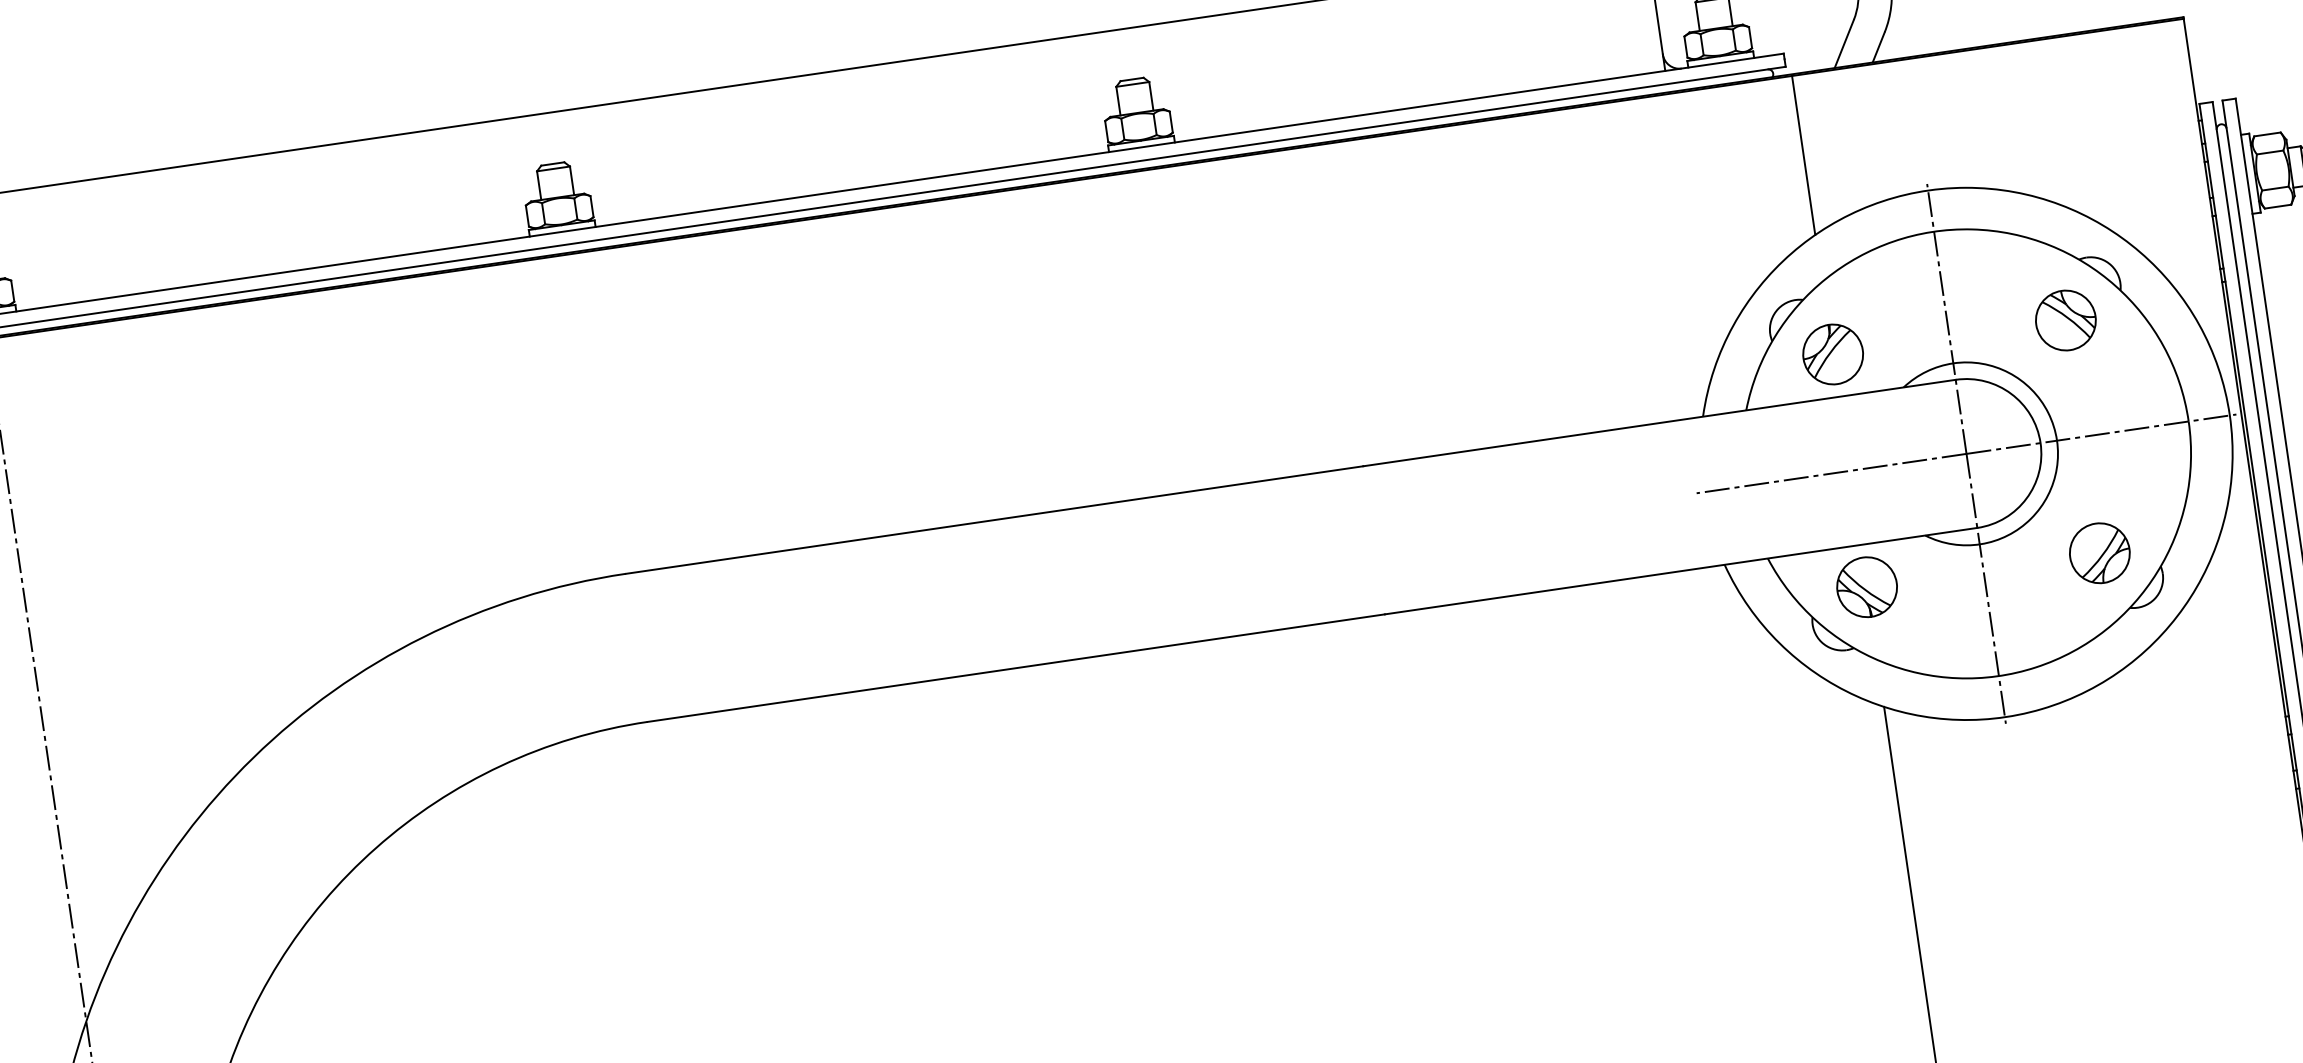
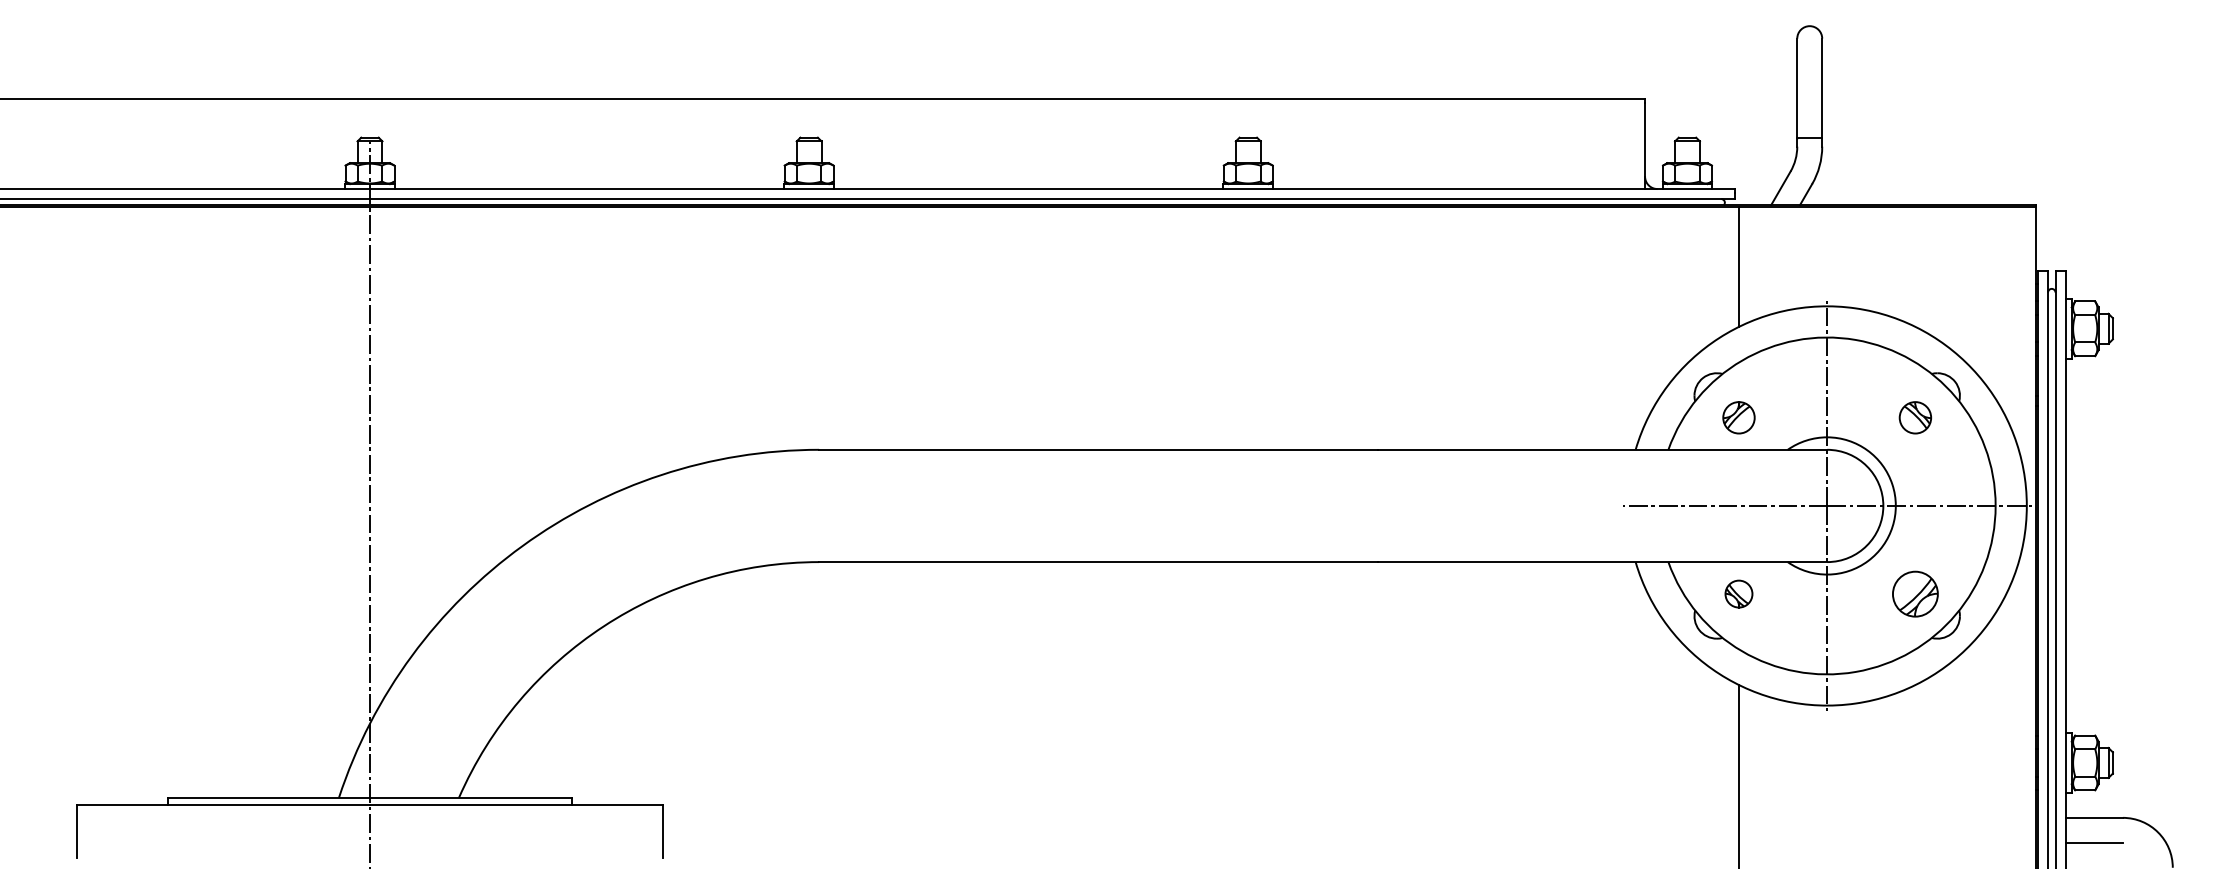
part: (2065, 320) -> (1915, 417), size x0.7
part: (1832, 354) -> (1738, 417), size x0.7
part: (1866, 586) -> (1738, 593), size x0.6

